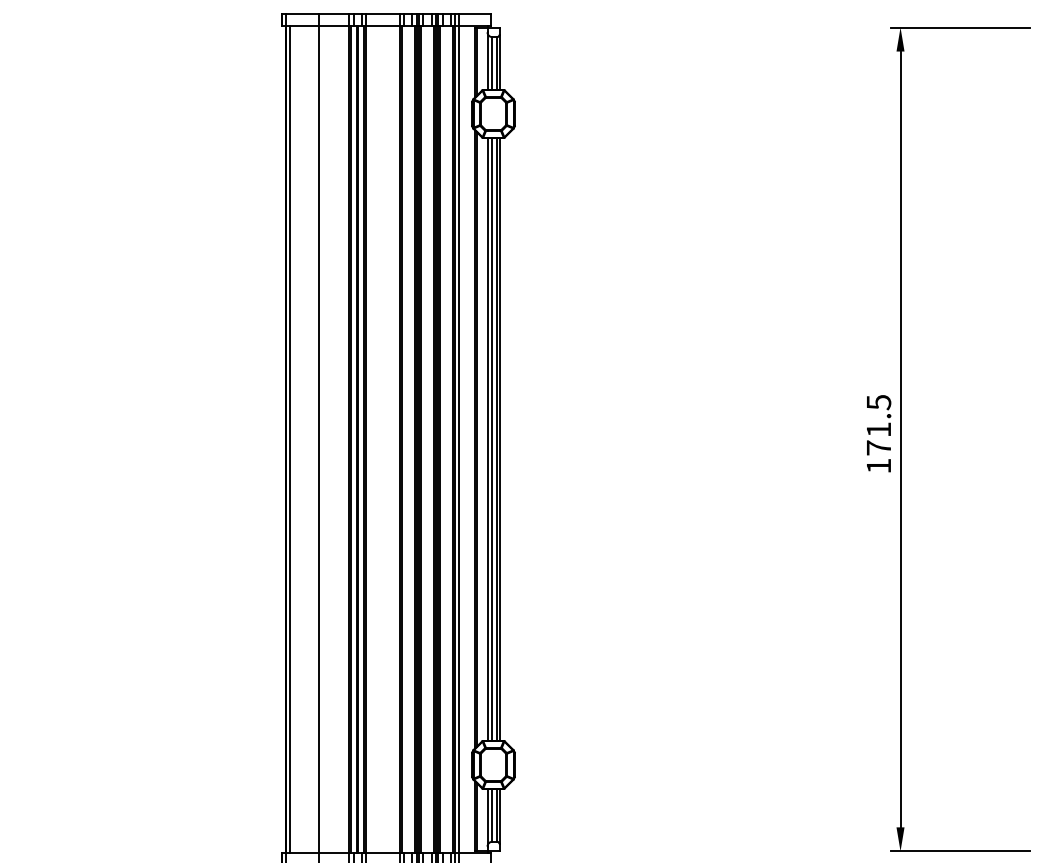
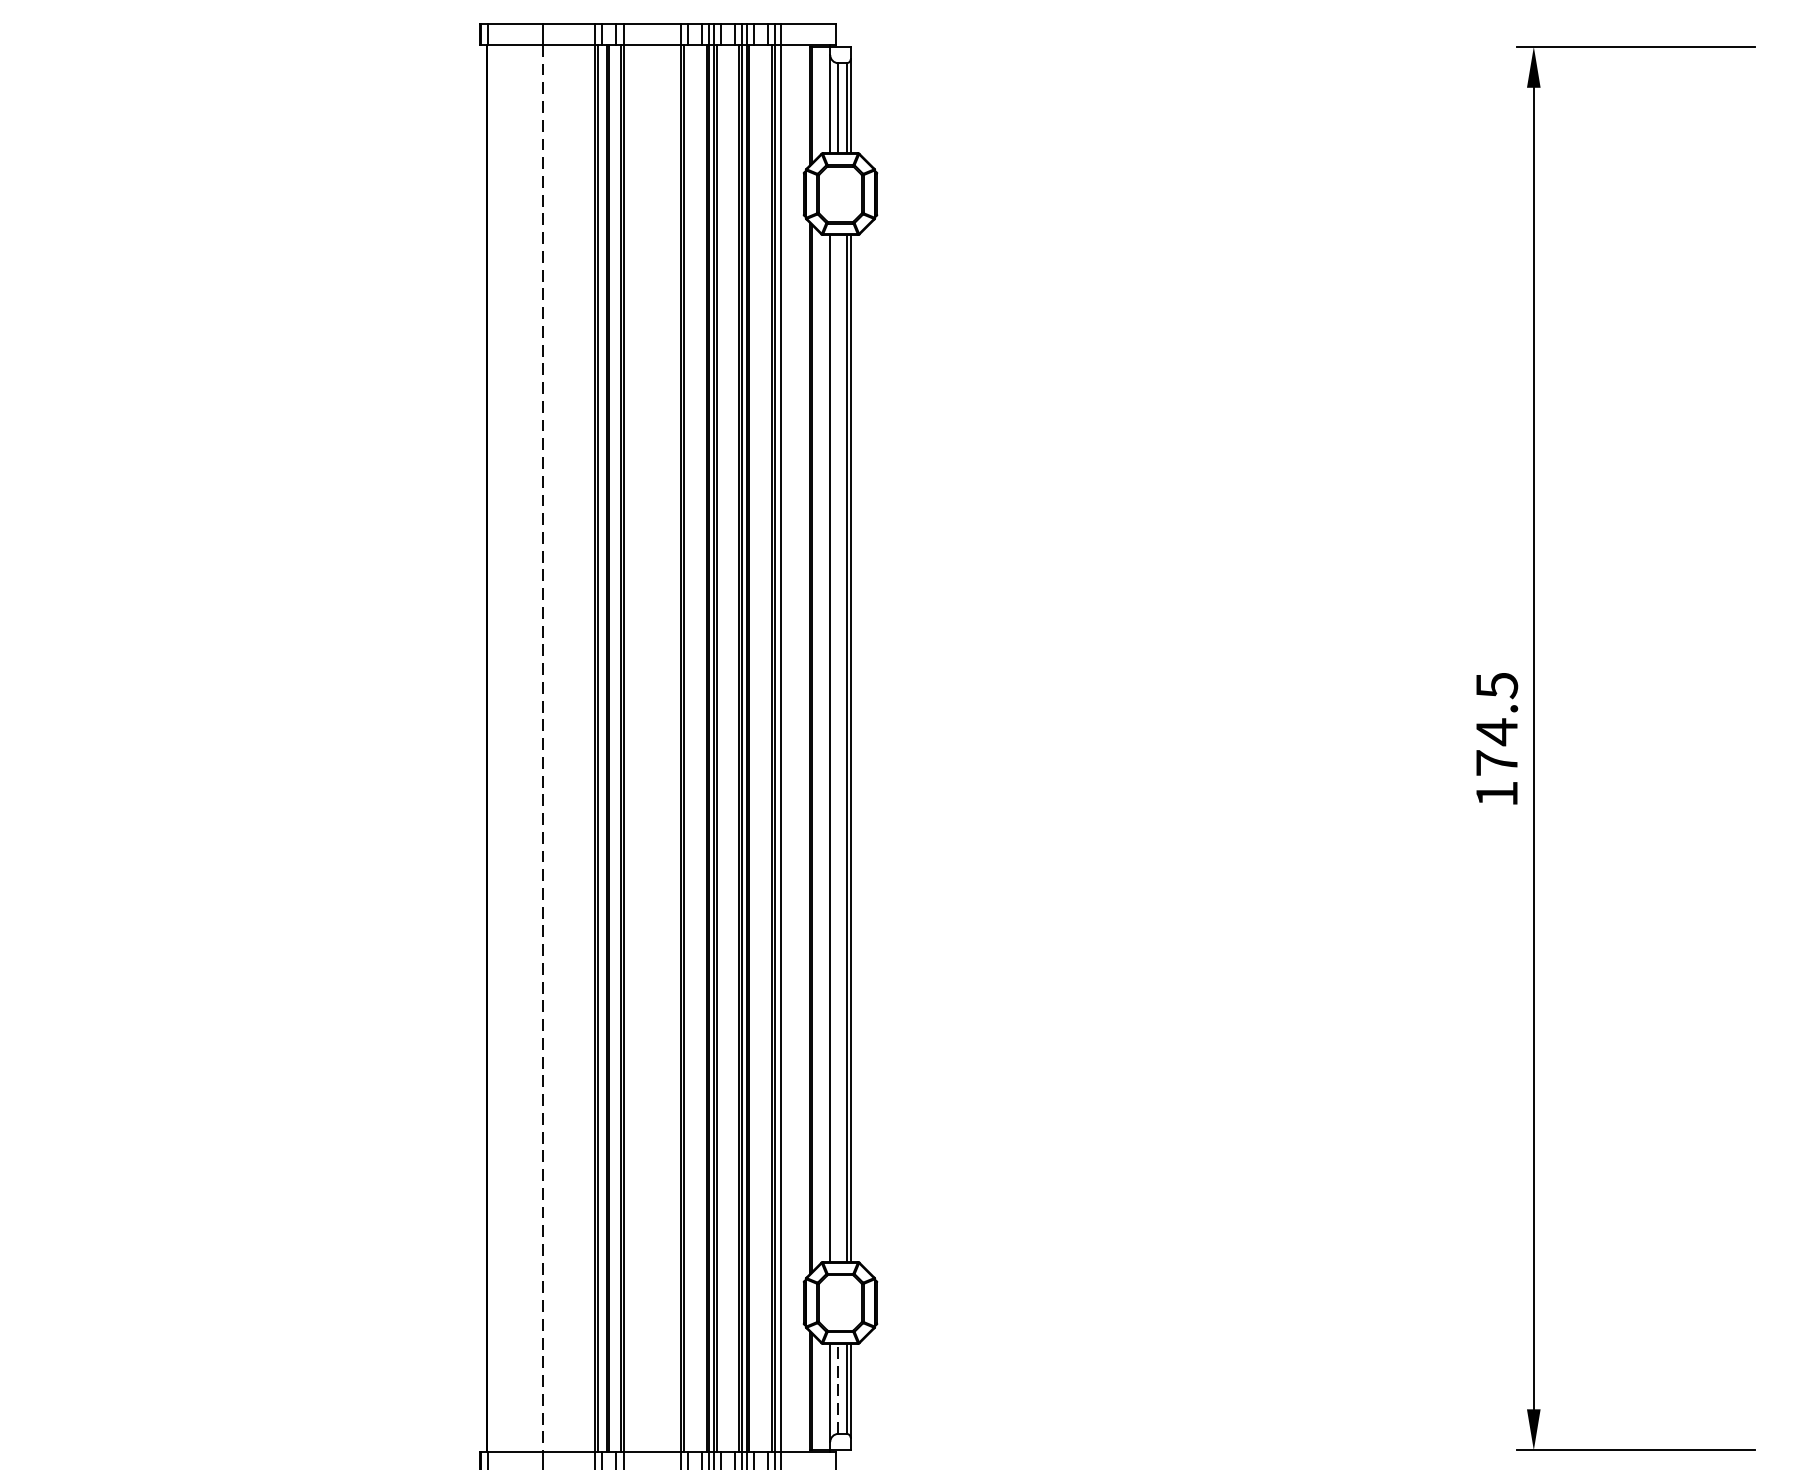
text: (878, 429) -> (1496, 731), 171.5 -> 174.5
line: (289, 439) -> (492, 748), removed
line: (318, 439) -> (542, 748), solid -> dashed
line: (492, 439) -> (838, 748), removed
line: (492, 814) -> (838, 1387), solid -> dashed

